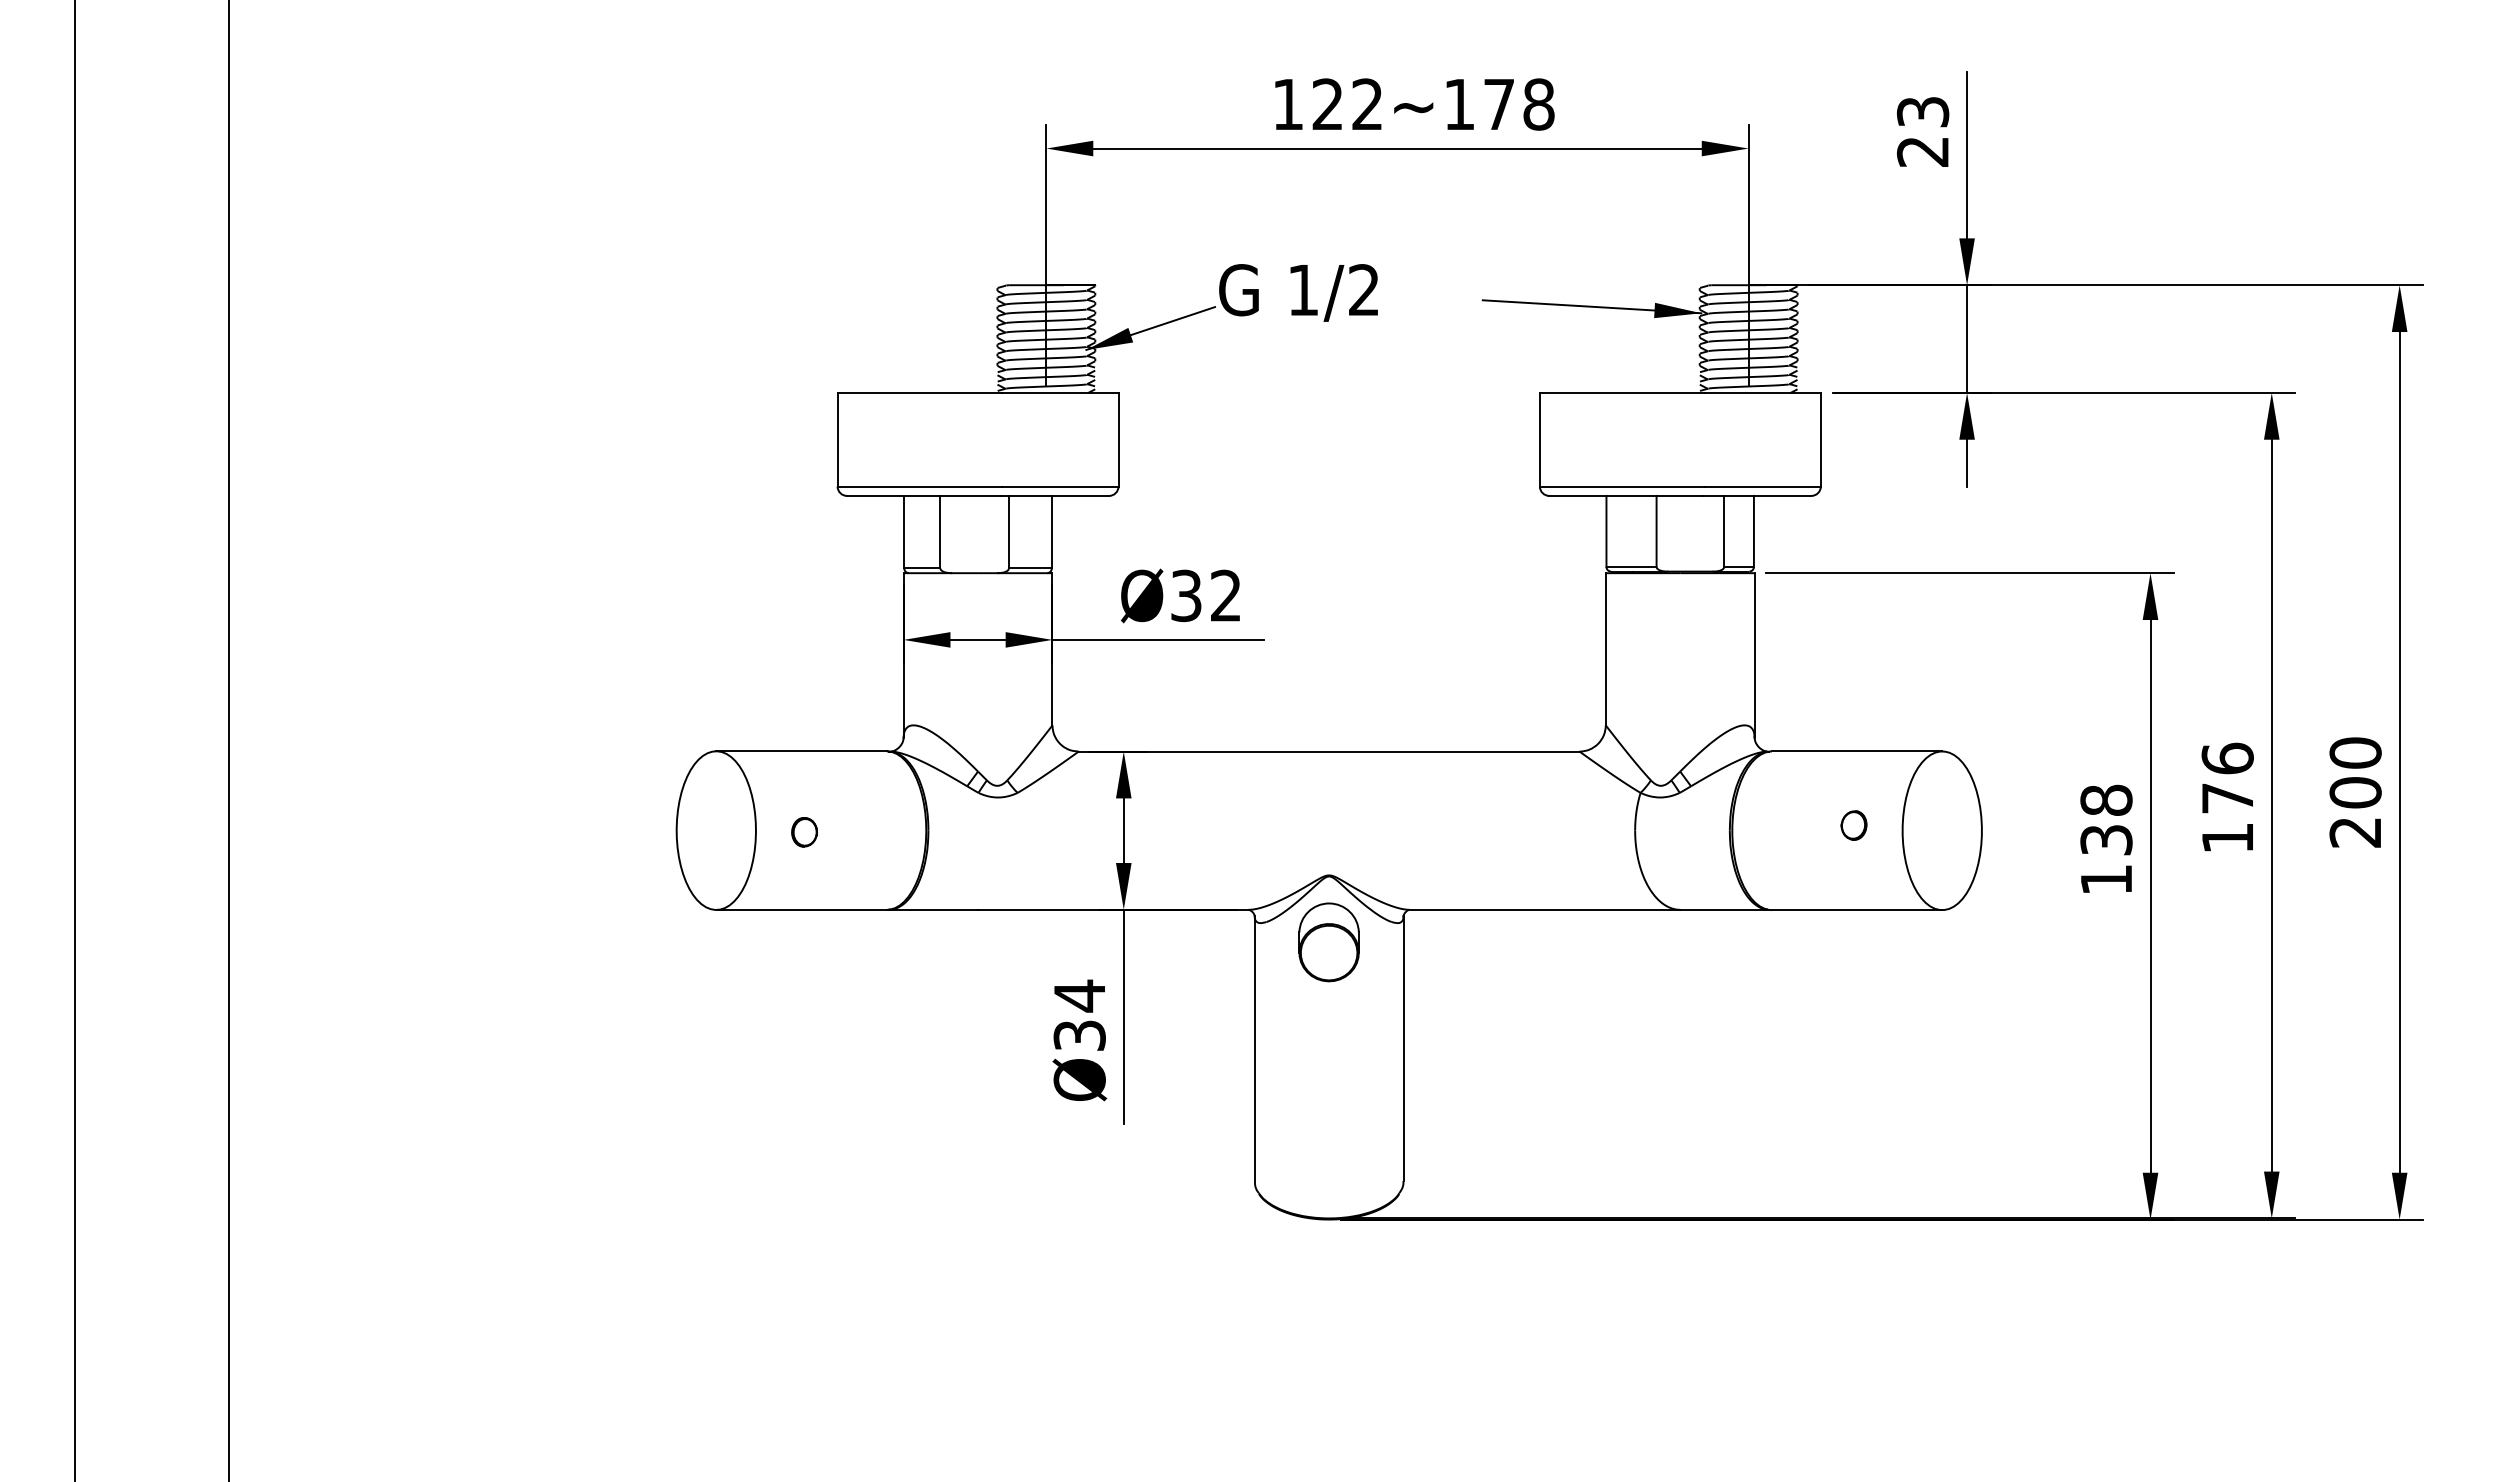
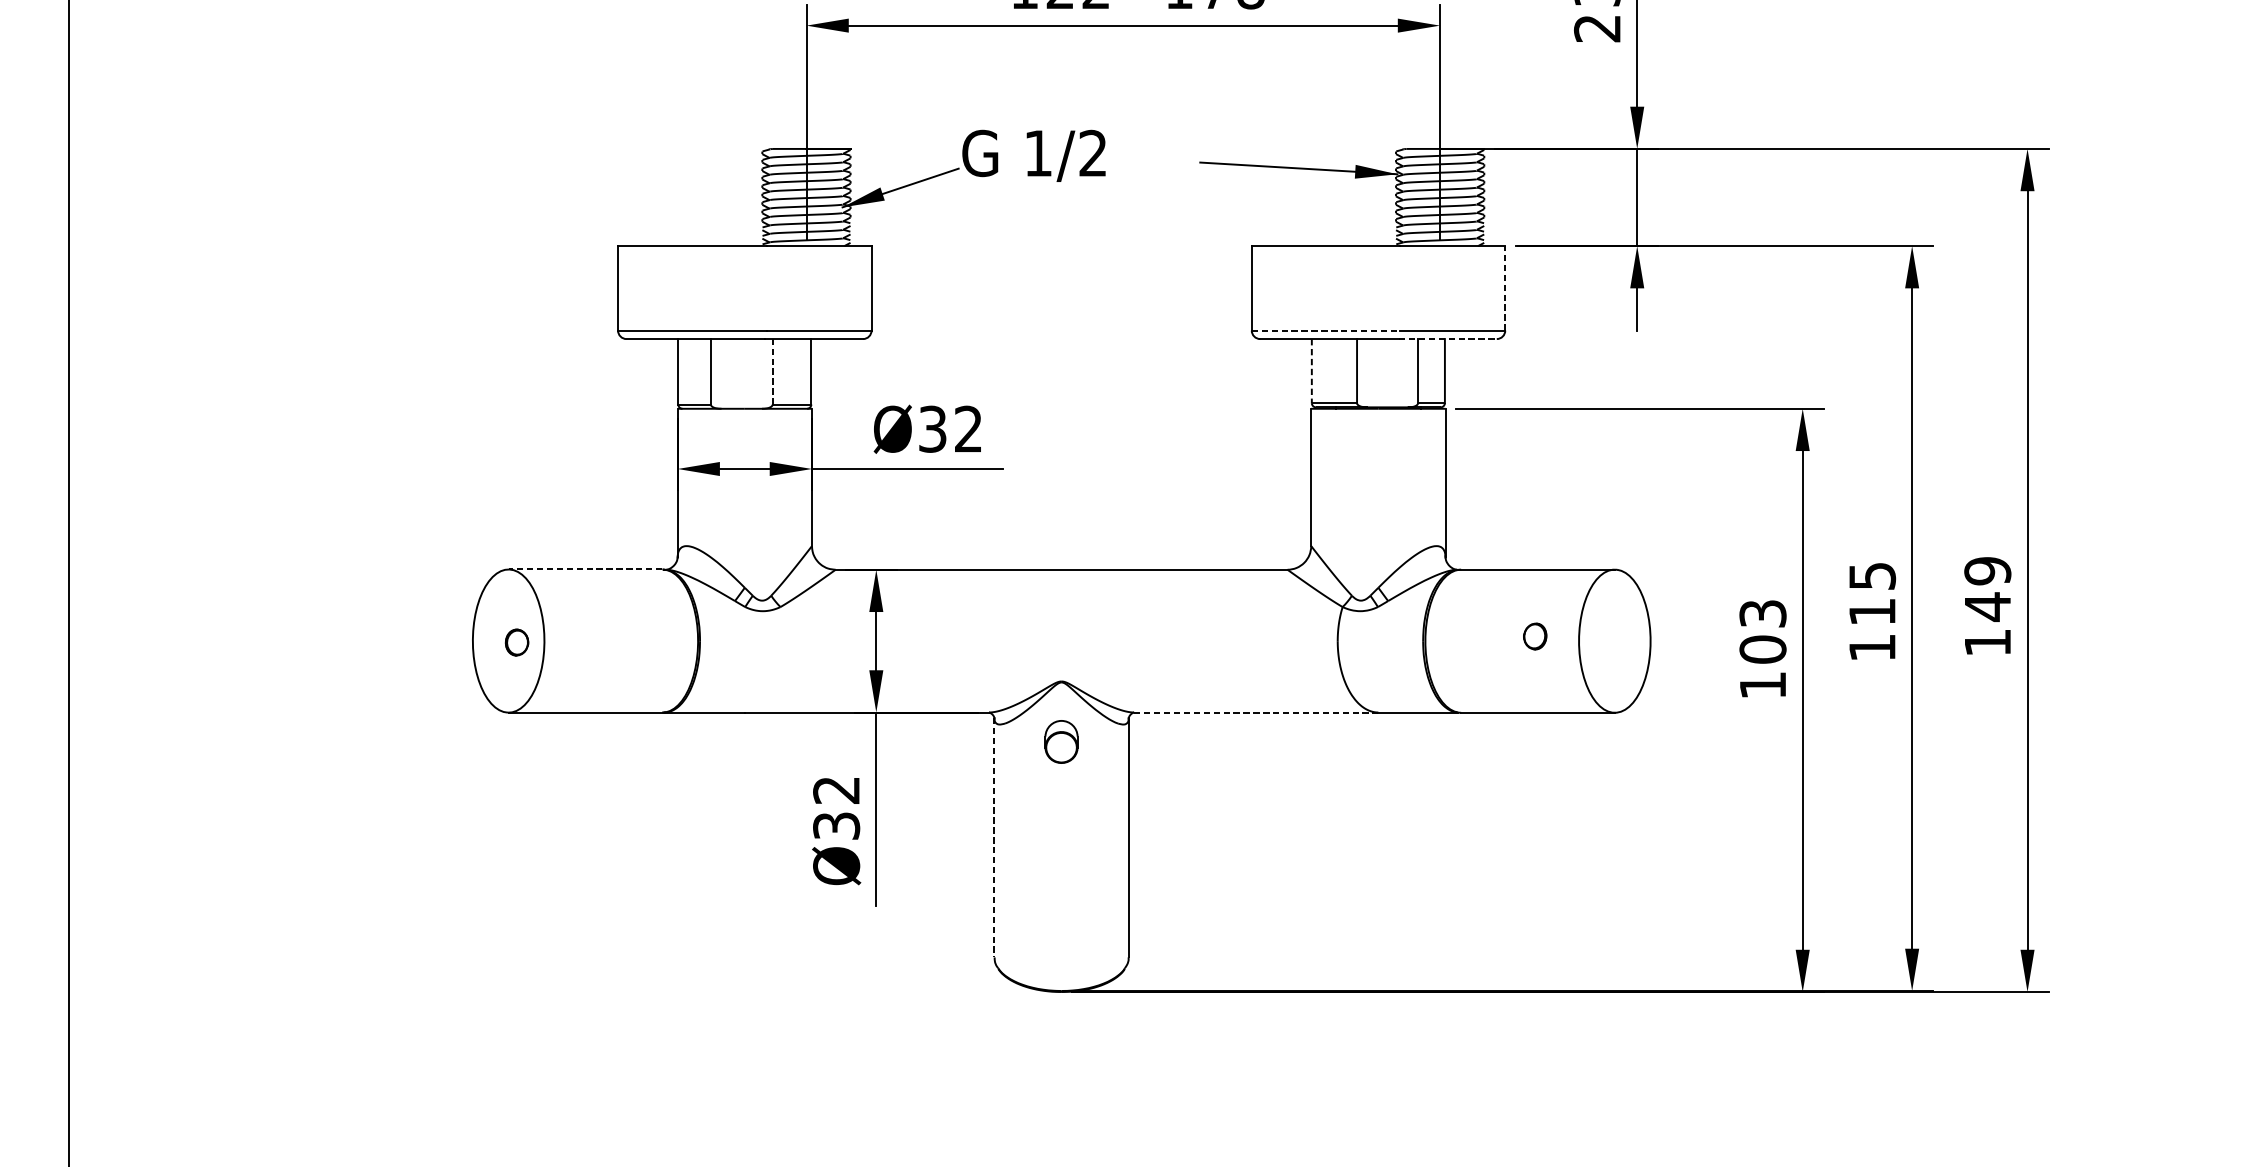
line: (1820, 439) -> (1504, 288), solid -> dashed
line: (1622, 486) -> (1326, 330), solid -> dashed
line: (1757, 495) -> (1448, 338), solid -> dashed
line: (1008, 531) -> (772, 371), solid -> dashed
line: (1606, 531) -> (1311, 371), solid -> dashed
line: (800, 751) -> (584, 569), solid -> dashed
text: (2227, 777) -> (1872, 593), 176 -> 115
text: (2355, 792) -> (1987, 606), 200 -> 149
text: (2106, 819) -> (1763, 631), 138 -> 103
part: (804, 832) -> (516, 642), moved
line: (1545, 909) -> (1256, 712), solid -> dashed
part: (1328, 942) -> (1061, 742), size x0.6
text: (1078, 995) -> (835, 789), Ø34 -> Ø32
line: (1254, 1048) -> (994, 837), solid -> dashed

